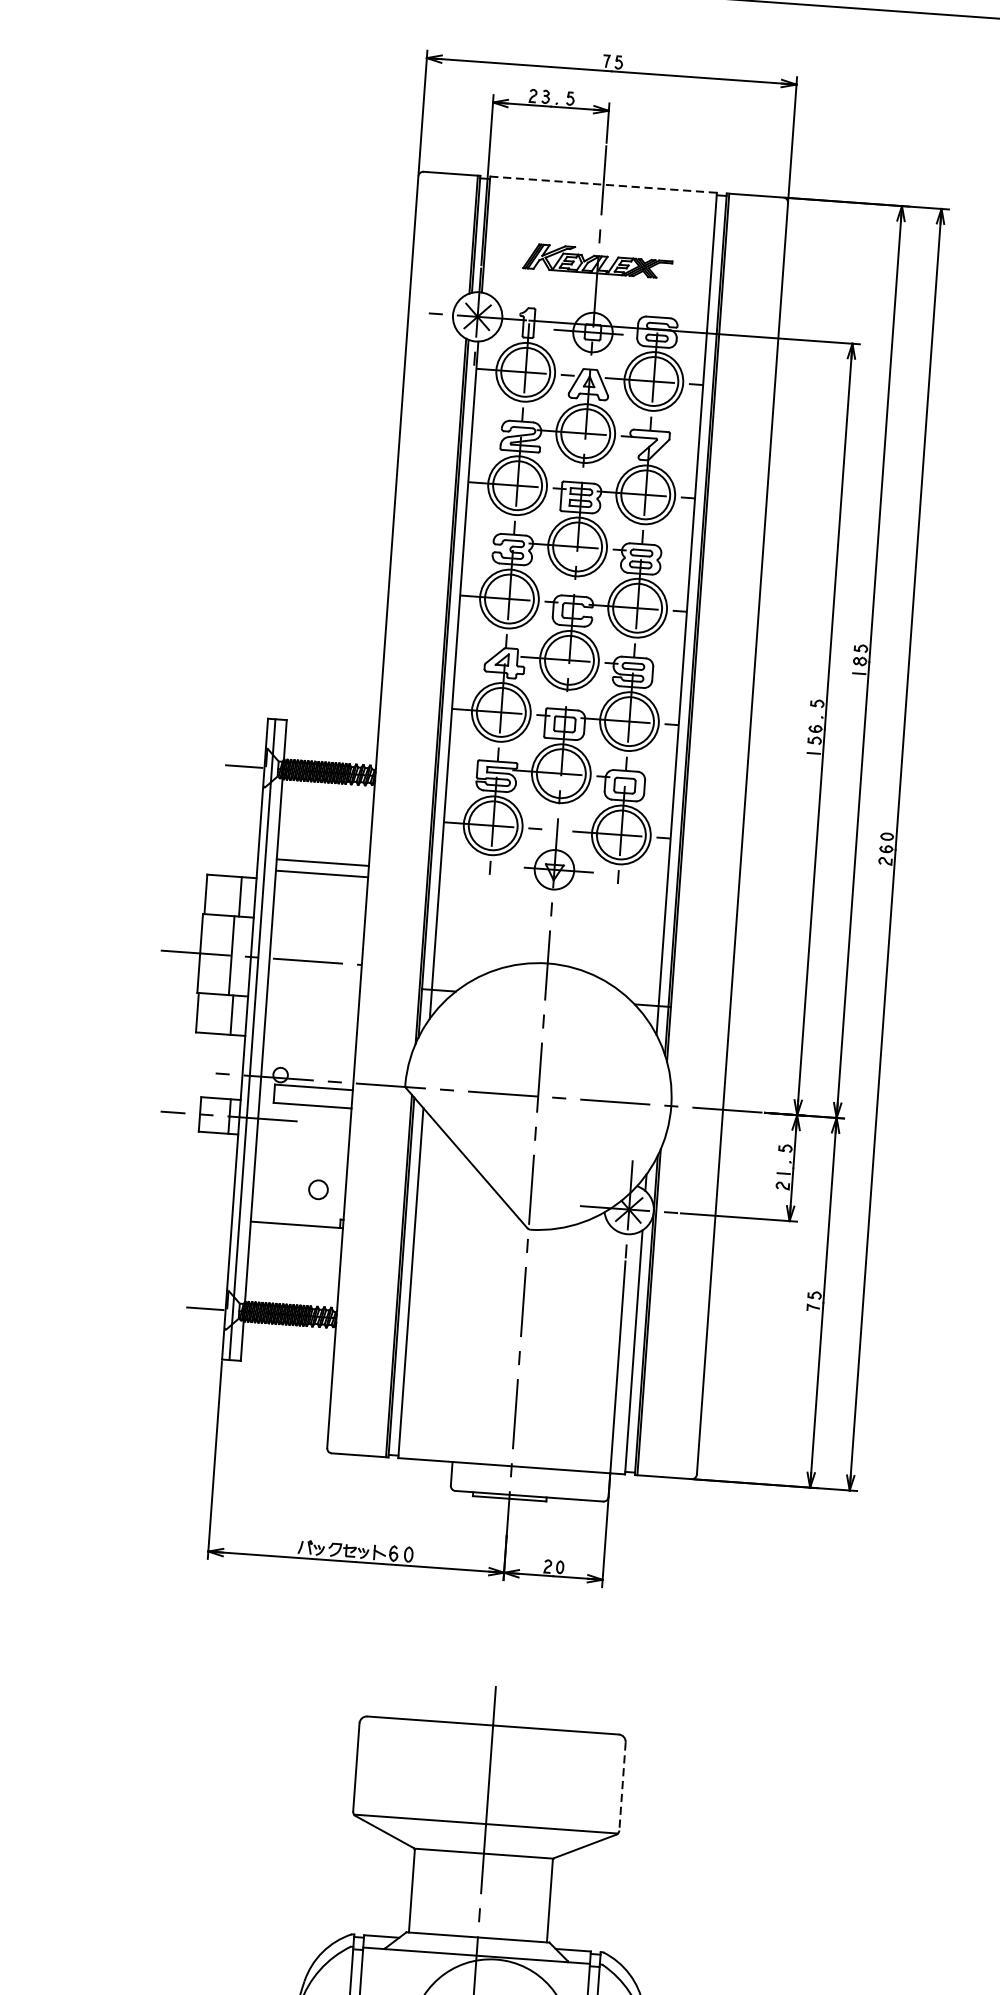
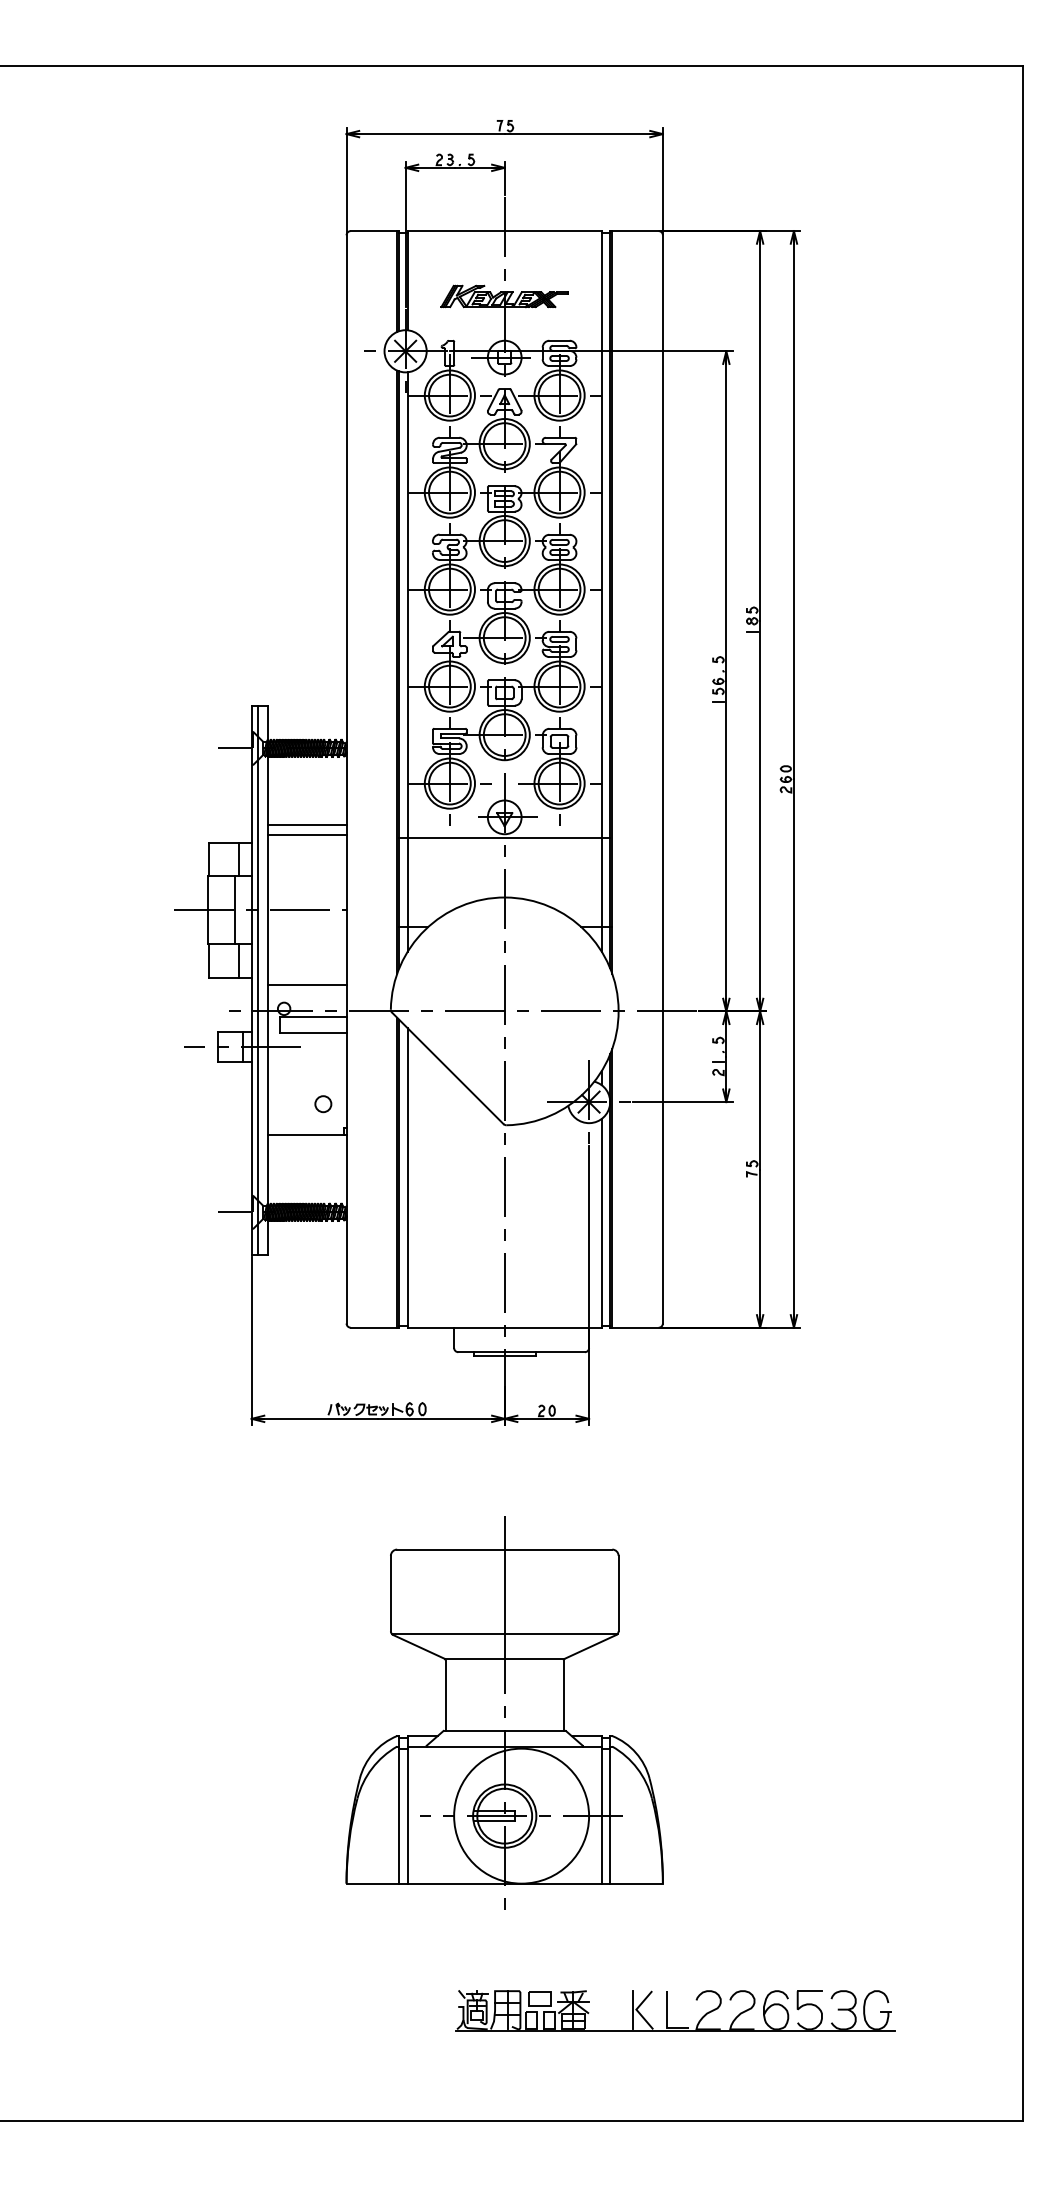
line: (604, 185) -> (505, 231), dashed -> solid
line: (552, 894) -> (504, 838), added
line: (308, 1049) -> (306, 985), added
line: (622, 1786) -> (618, 1593), dashed -> solid

